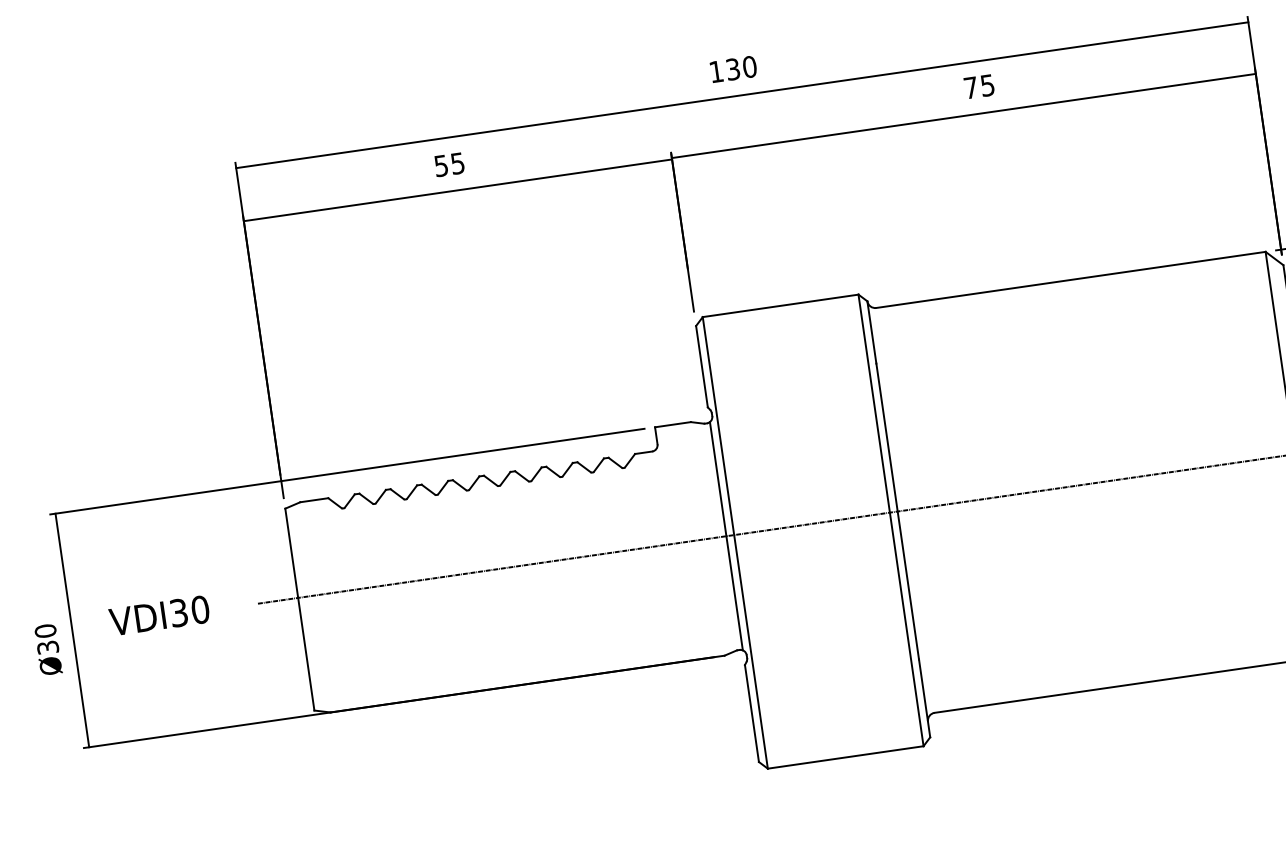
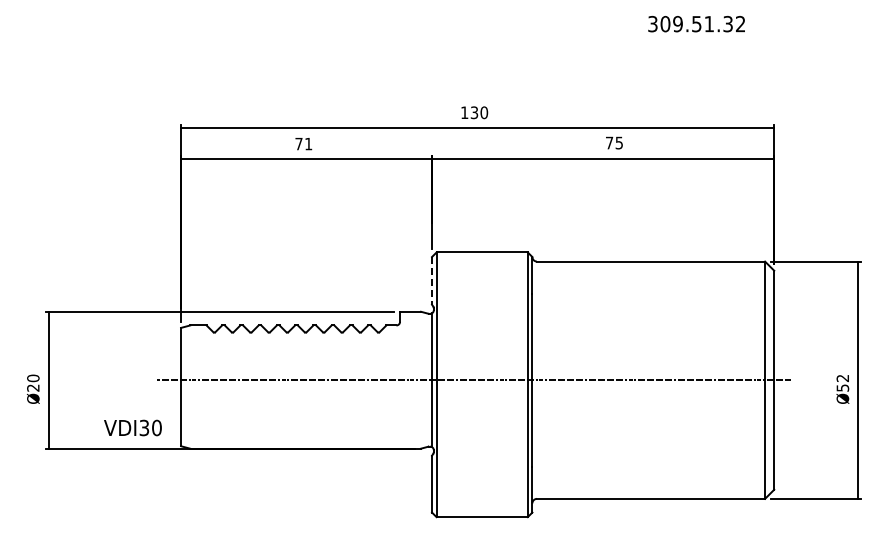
text: (448, 163) -> (303, 143), 55 -> 71
line: (702, 365) -> (432, 280), solid -> dashed
text: (158, 615) -> (132, 427), moved
text: (48, 646) -> (33, 387), Ø30 -> Ø20

